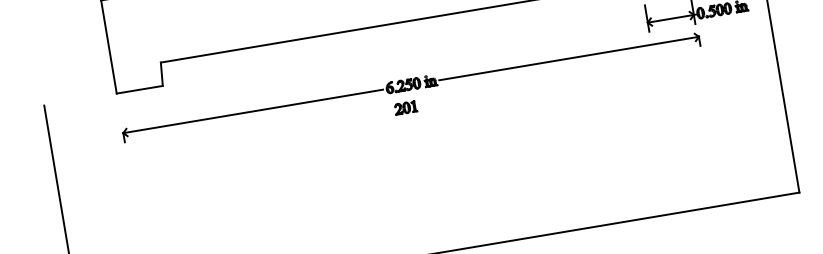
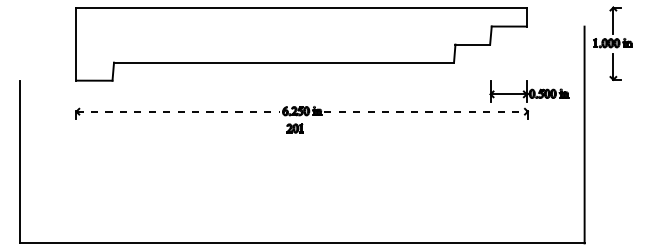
line: (569, 58) -> (426, 111), solid -> dashed
line: (253, 111) -> (178, 111), solid -> dashed

